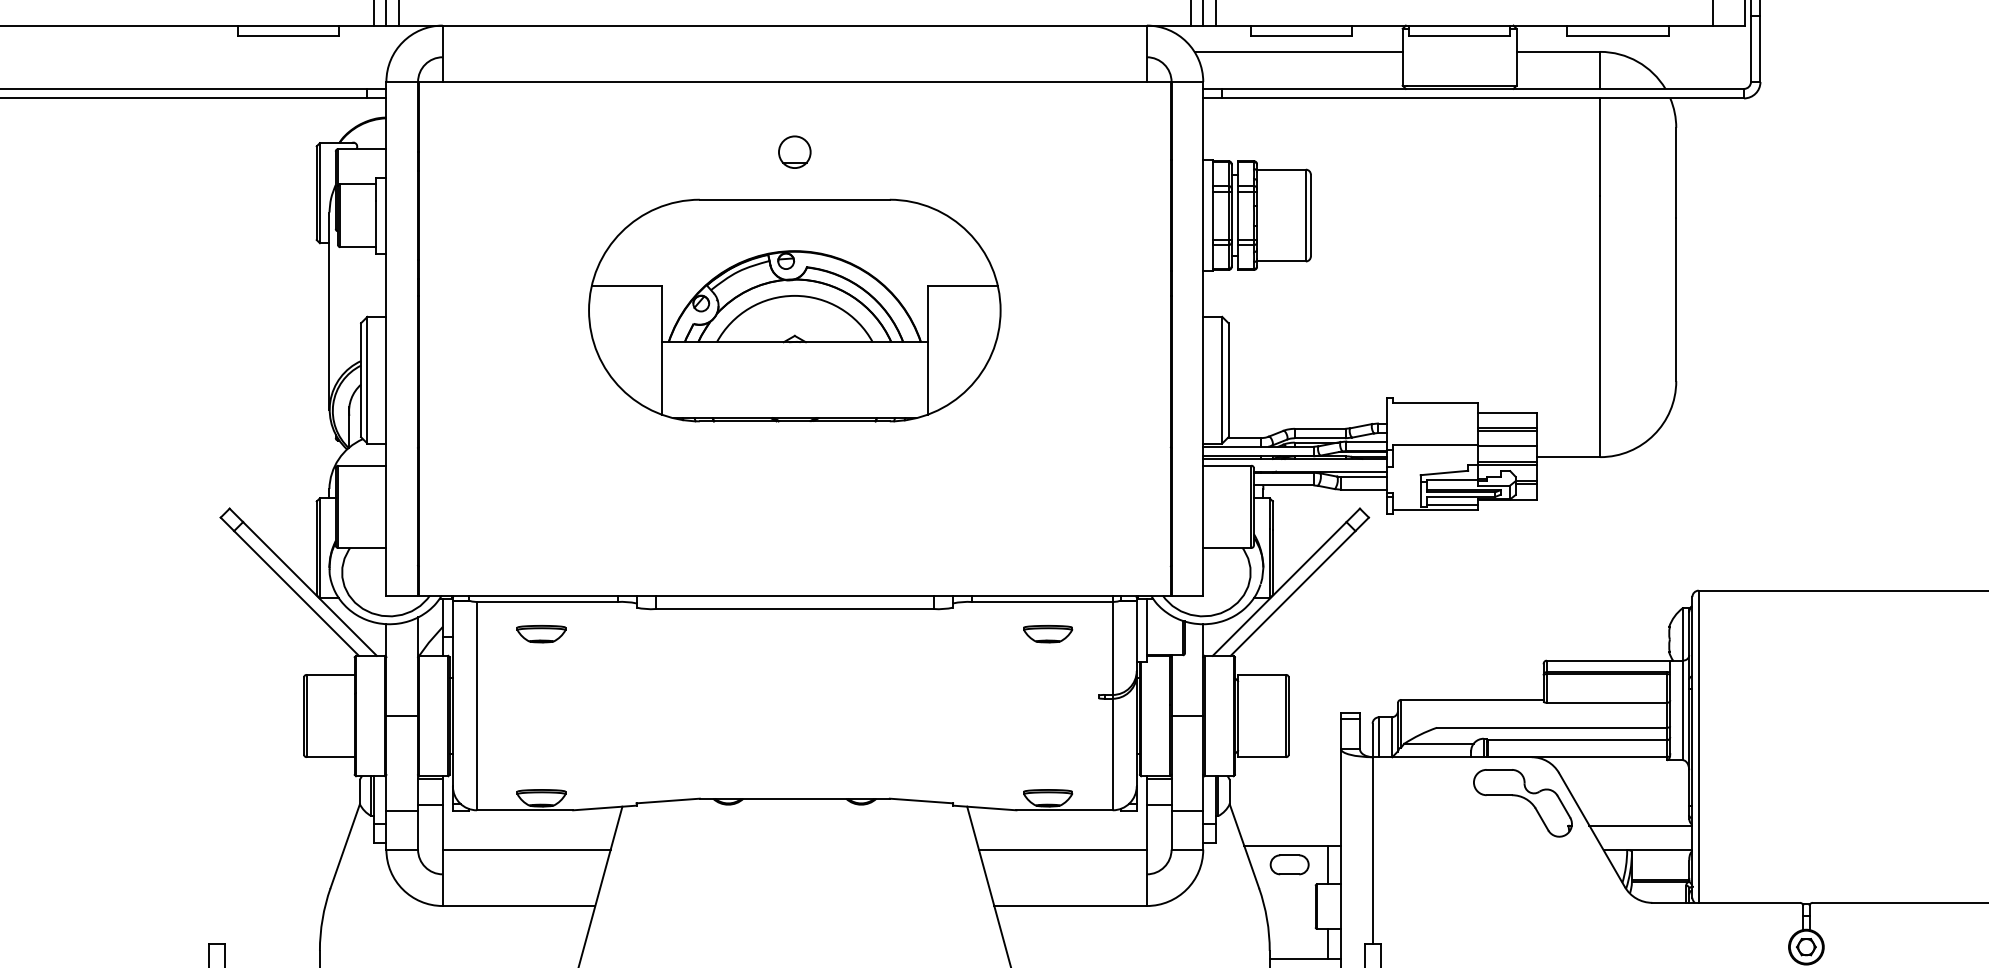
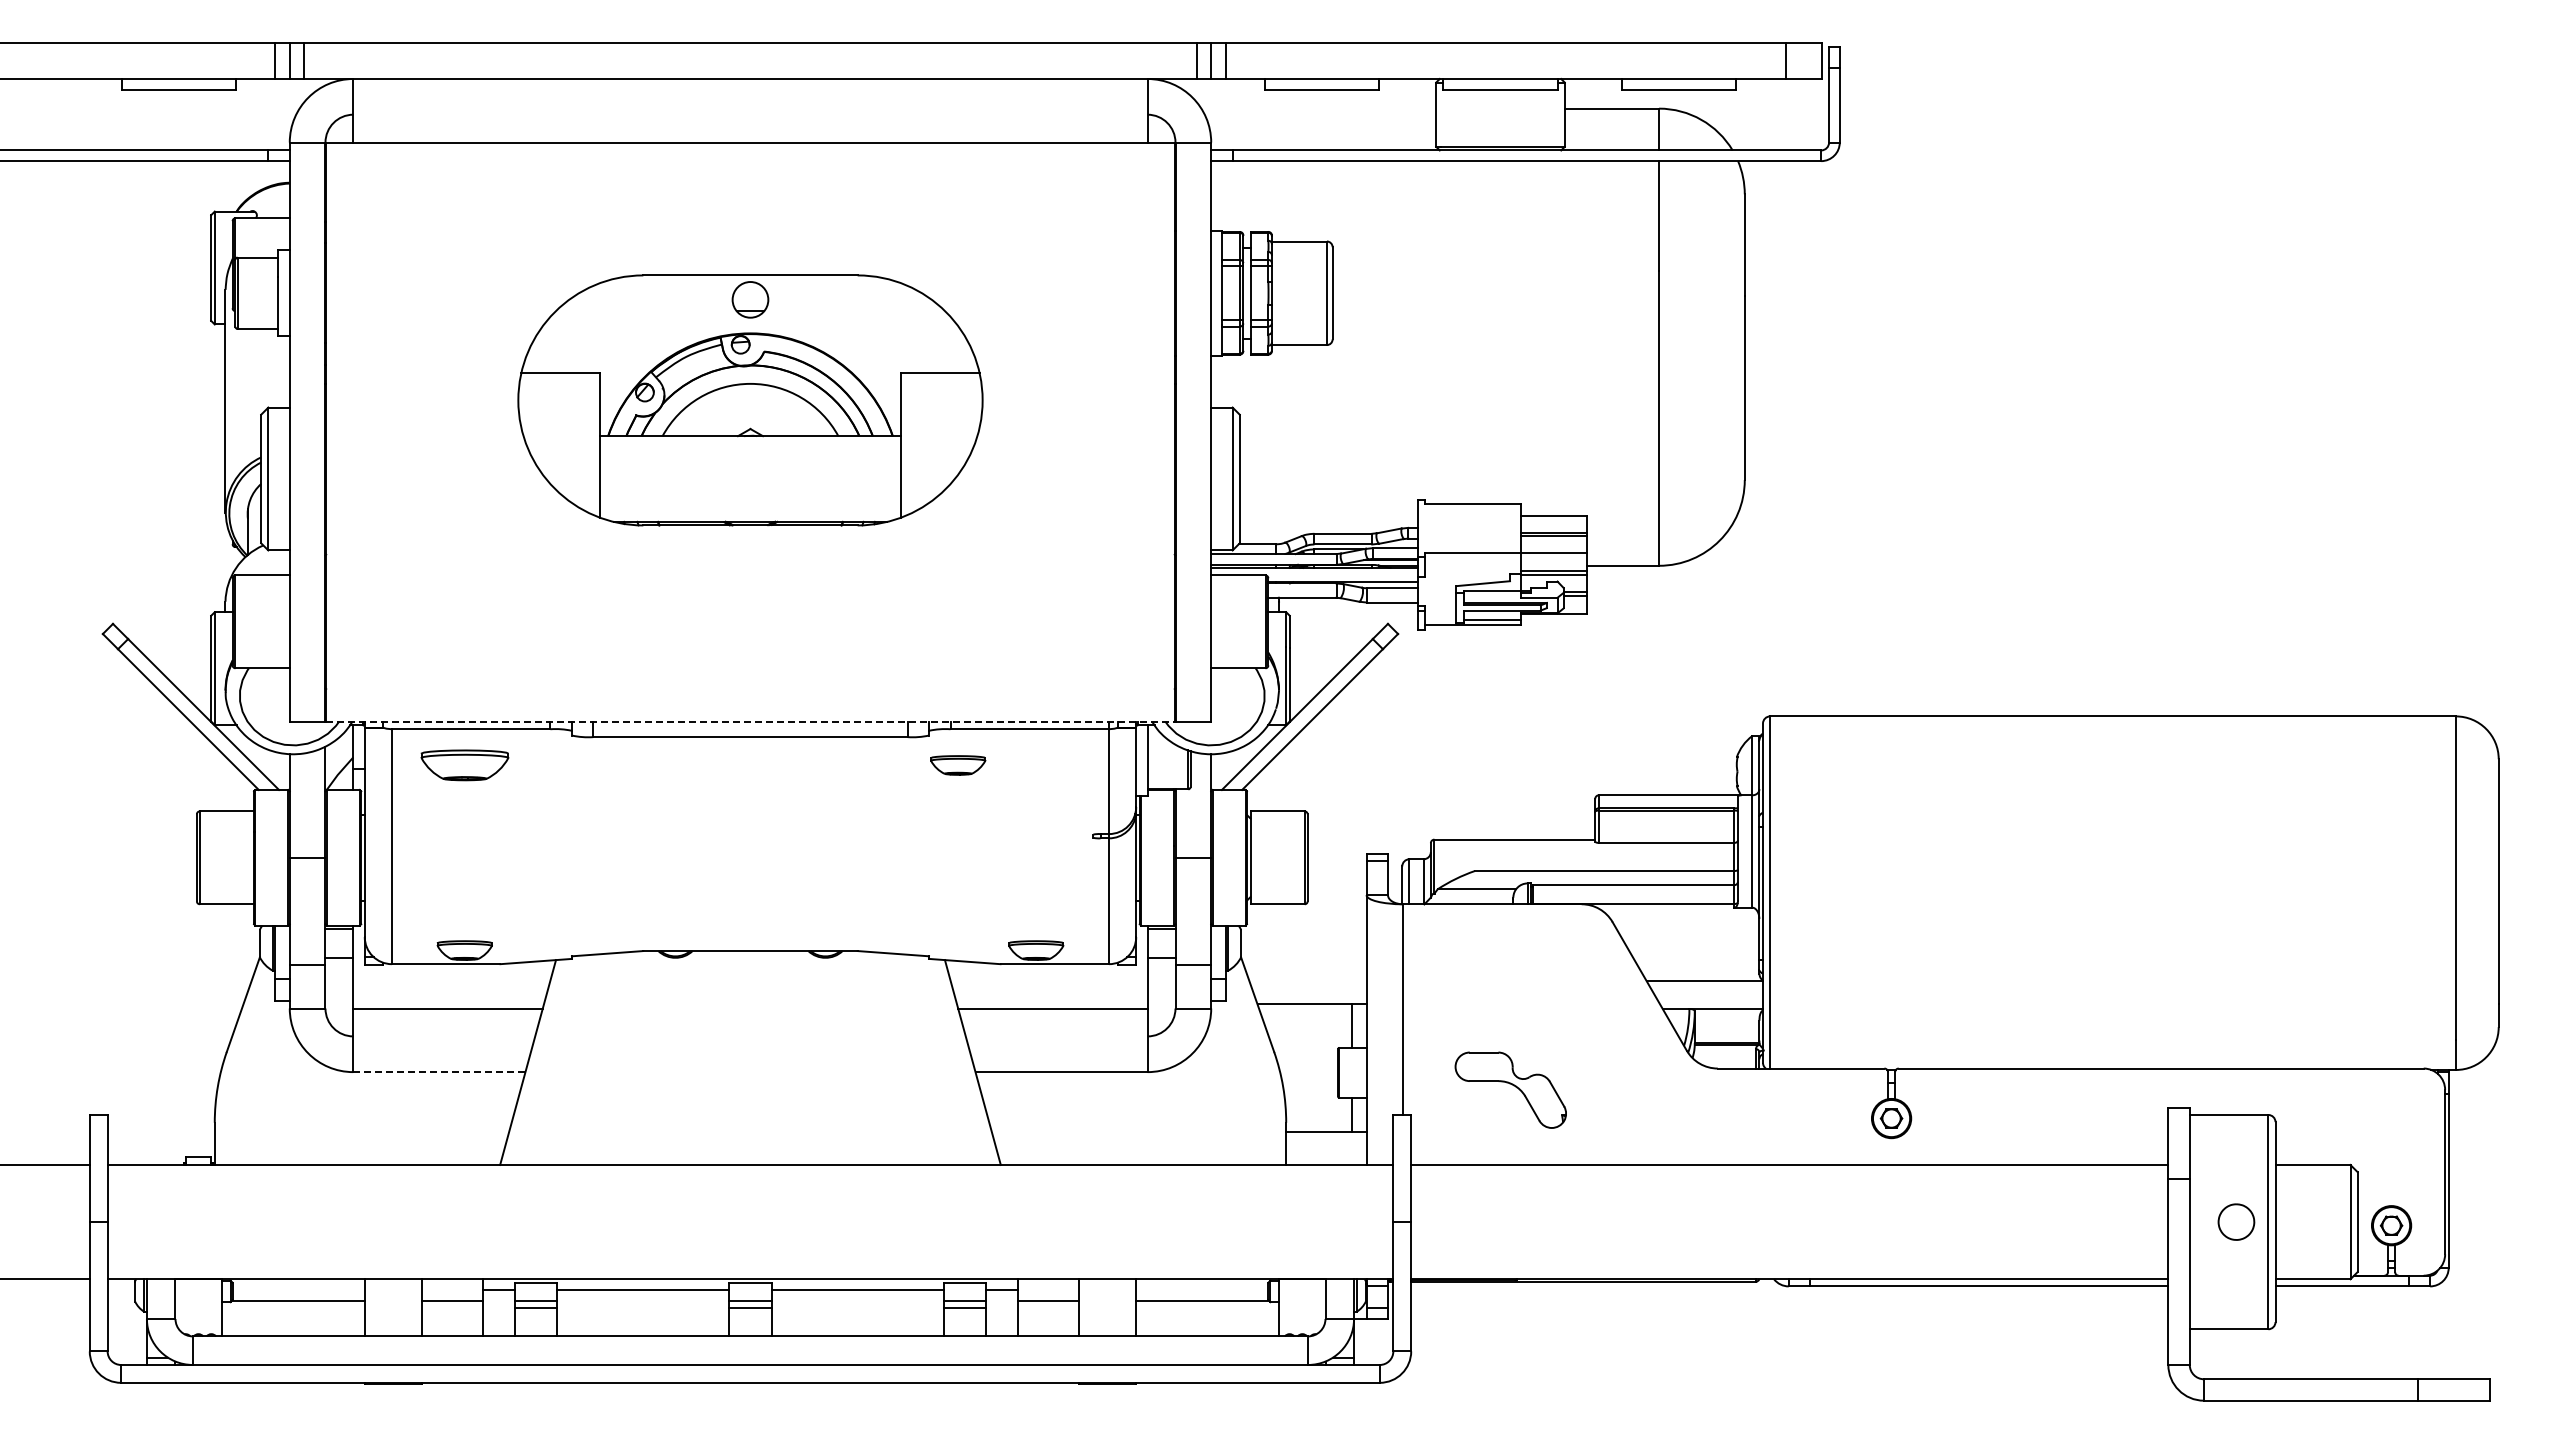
line: (1298, 51) -> (1318, 108), removed
part: (794, 151) -> (750, 299), moved
line: (794, 595) -> (750, 721), solid -> dashed
part: (541, 634) -> (464, 765), size x1.6
part: (1048, 634) -> (958, 765), moved
part: (1522, 802) -> (1510, 1089), moved
part: (1289, 864) -> (1308, 1025), removed
line: (518, 906) -> (438, 1072), solid -> dashed

